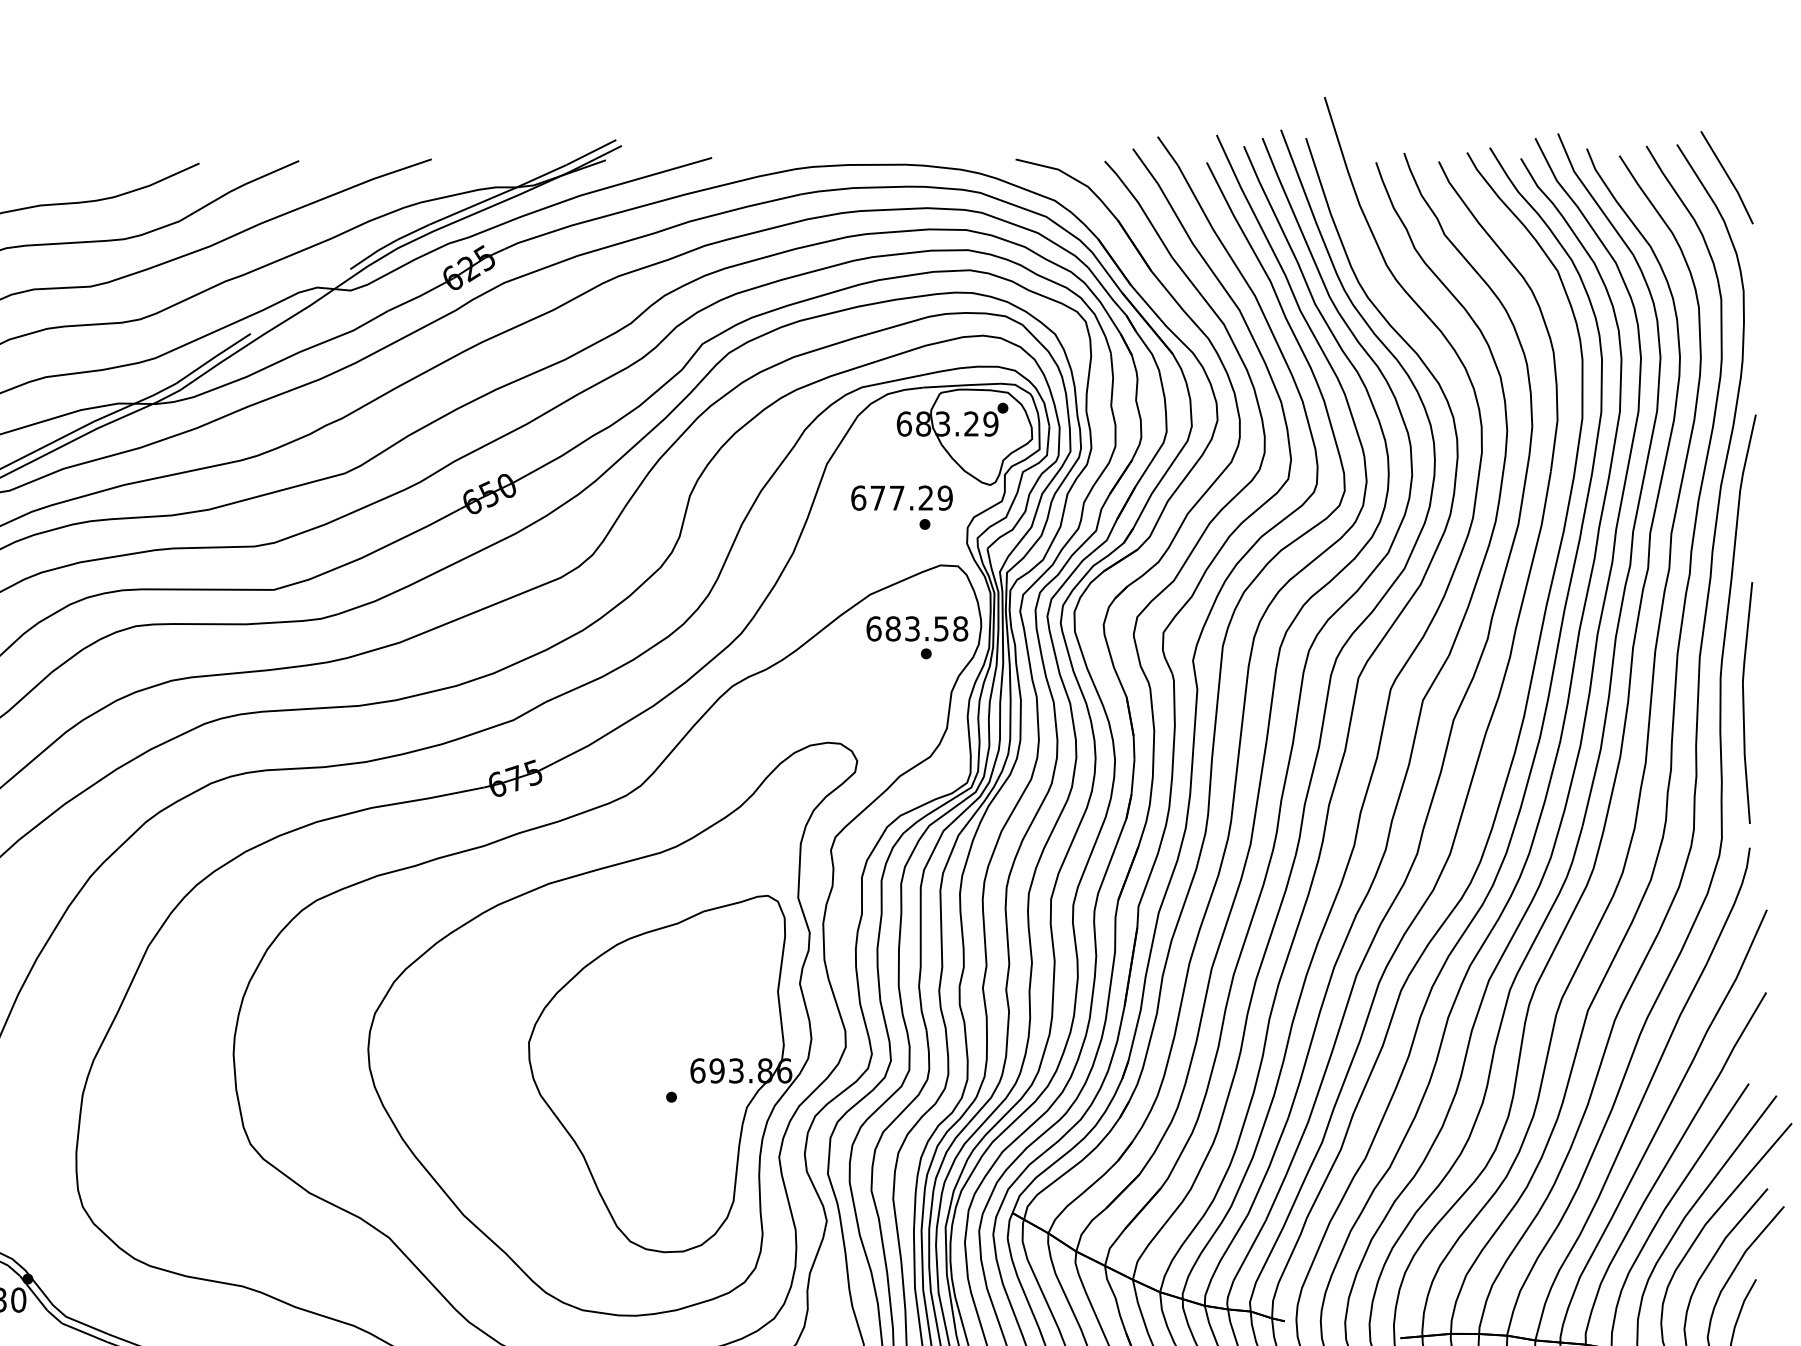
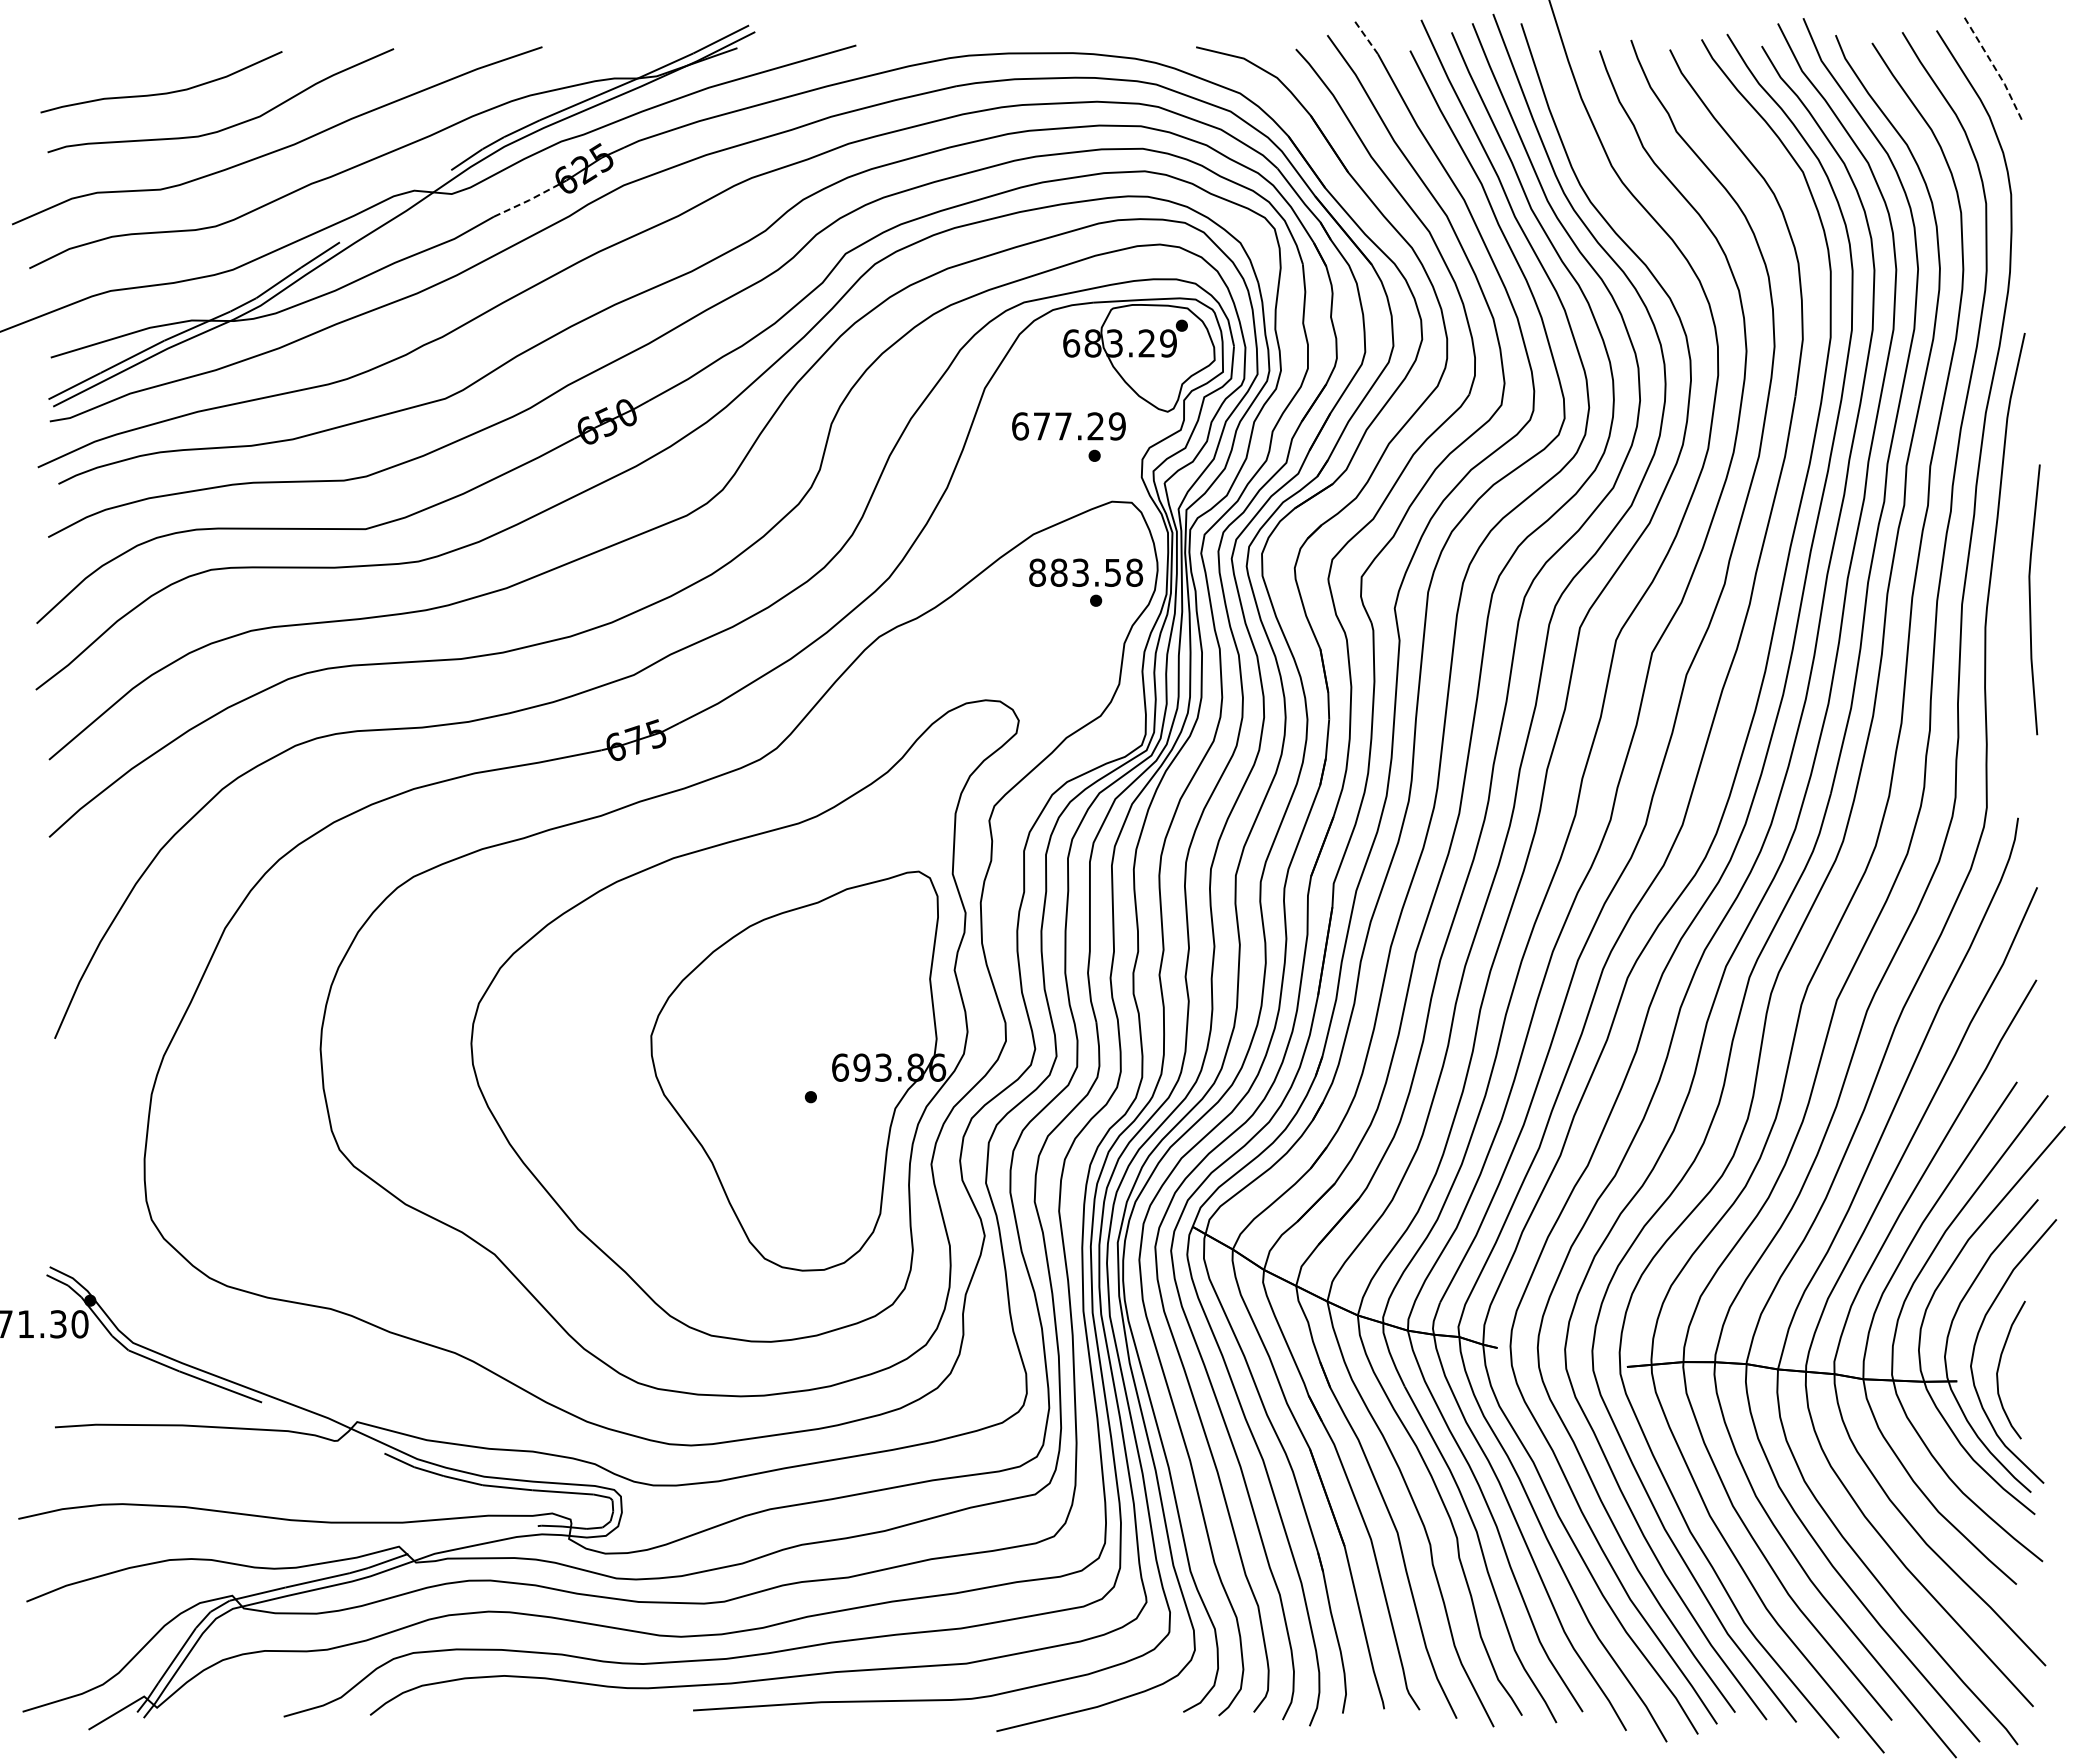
line: (1167, 150) -> (1366, 37), solid -> dashed
line: (1728, 177) -> (1994, 67), solid -> dashed
line: (416, 298) -> (525, 202), solid -> dashed
text: (873, 628) -> (1037, 572), 683.58 -> 883.58
line: (1743, 702) -> (2030, 599), moved

